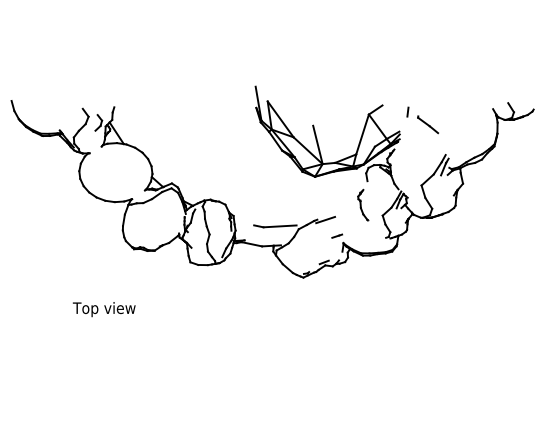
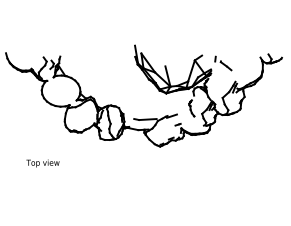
text: (103, 309) -> (42, 163), moved

